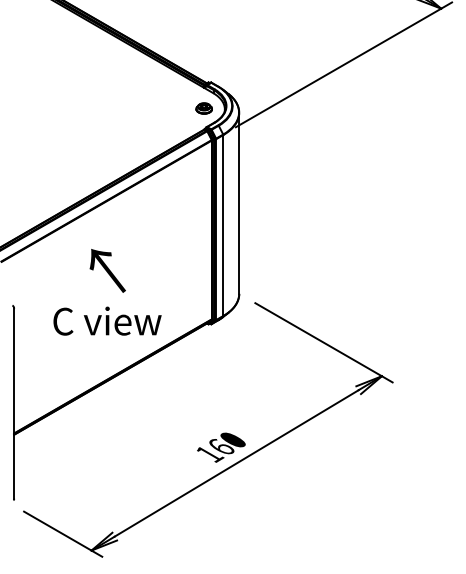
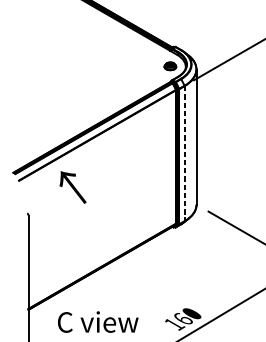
line: (223, 226) -> (184, 154), solid -> dashed
text: (107, 270) -> (72, 187), moved
text: (107, 320) -> (98, 321), moved

